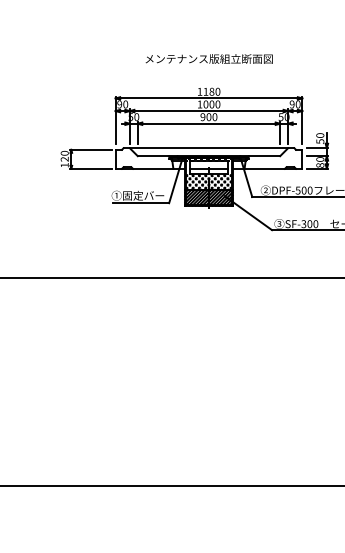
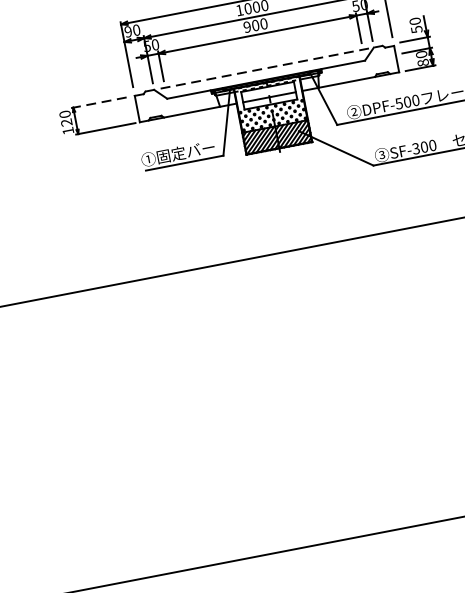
line: (209, 148) -> (264, 68), solid -> dashed
line: (91, 149) -> (101, 101), solid -> dashed

